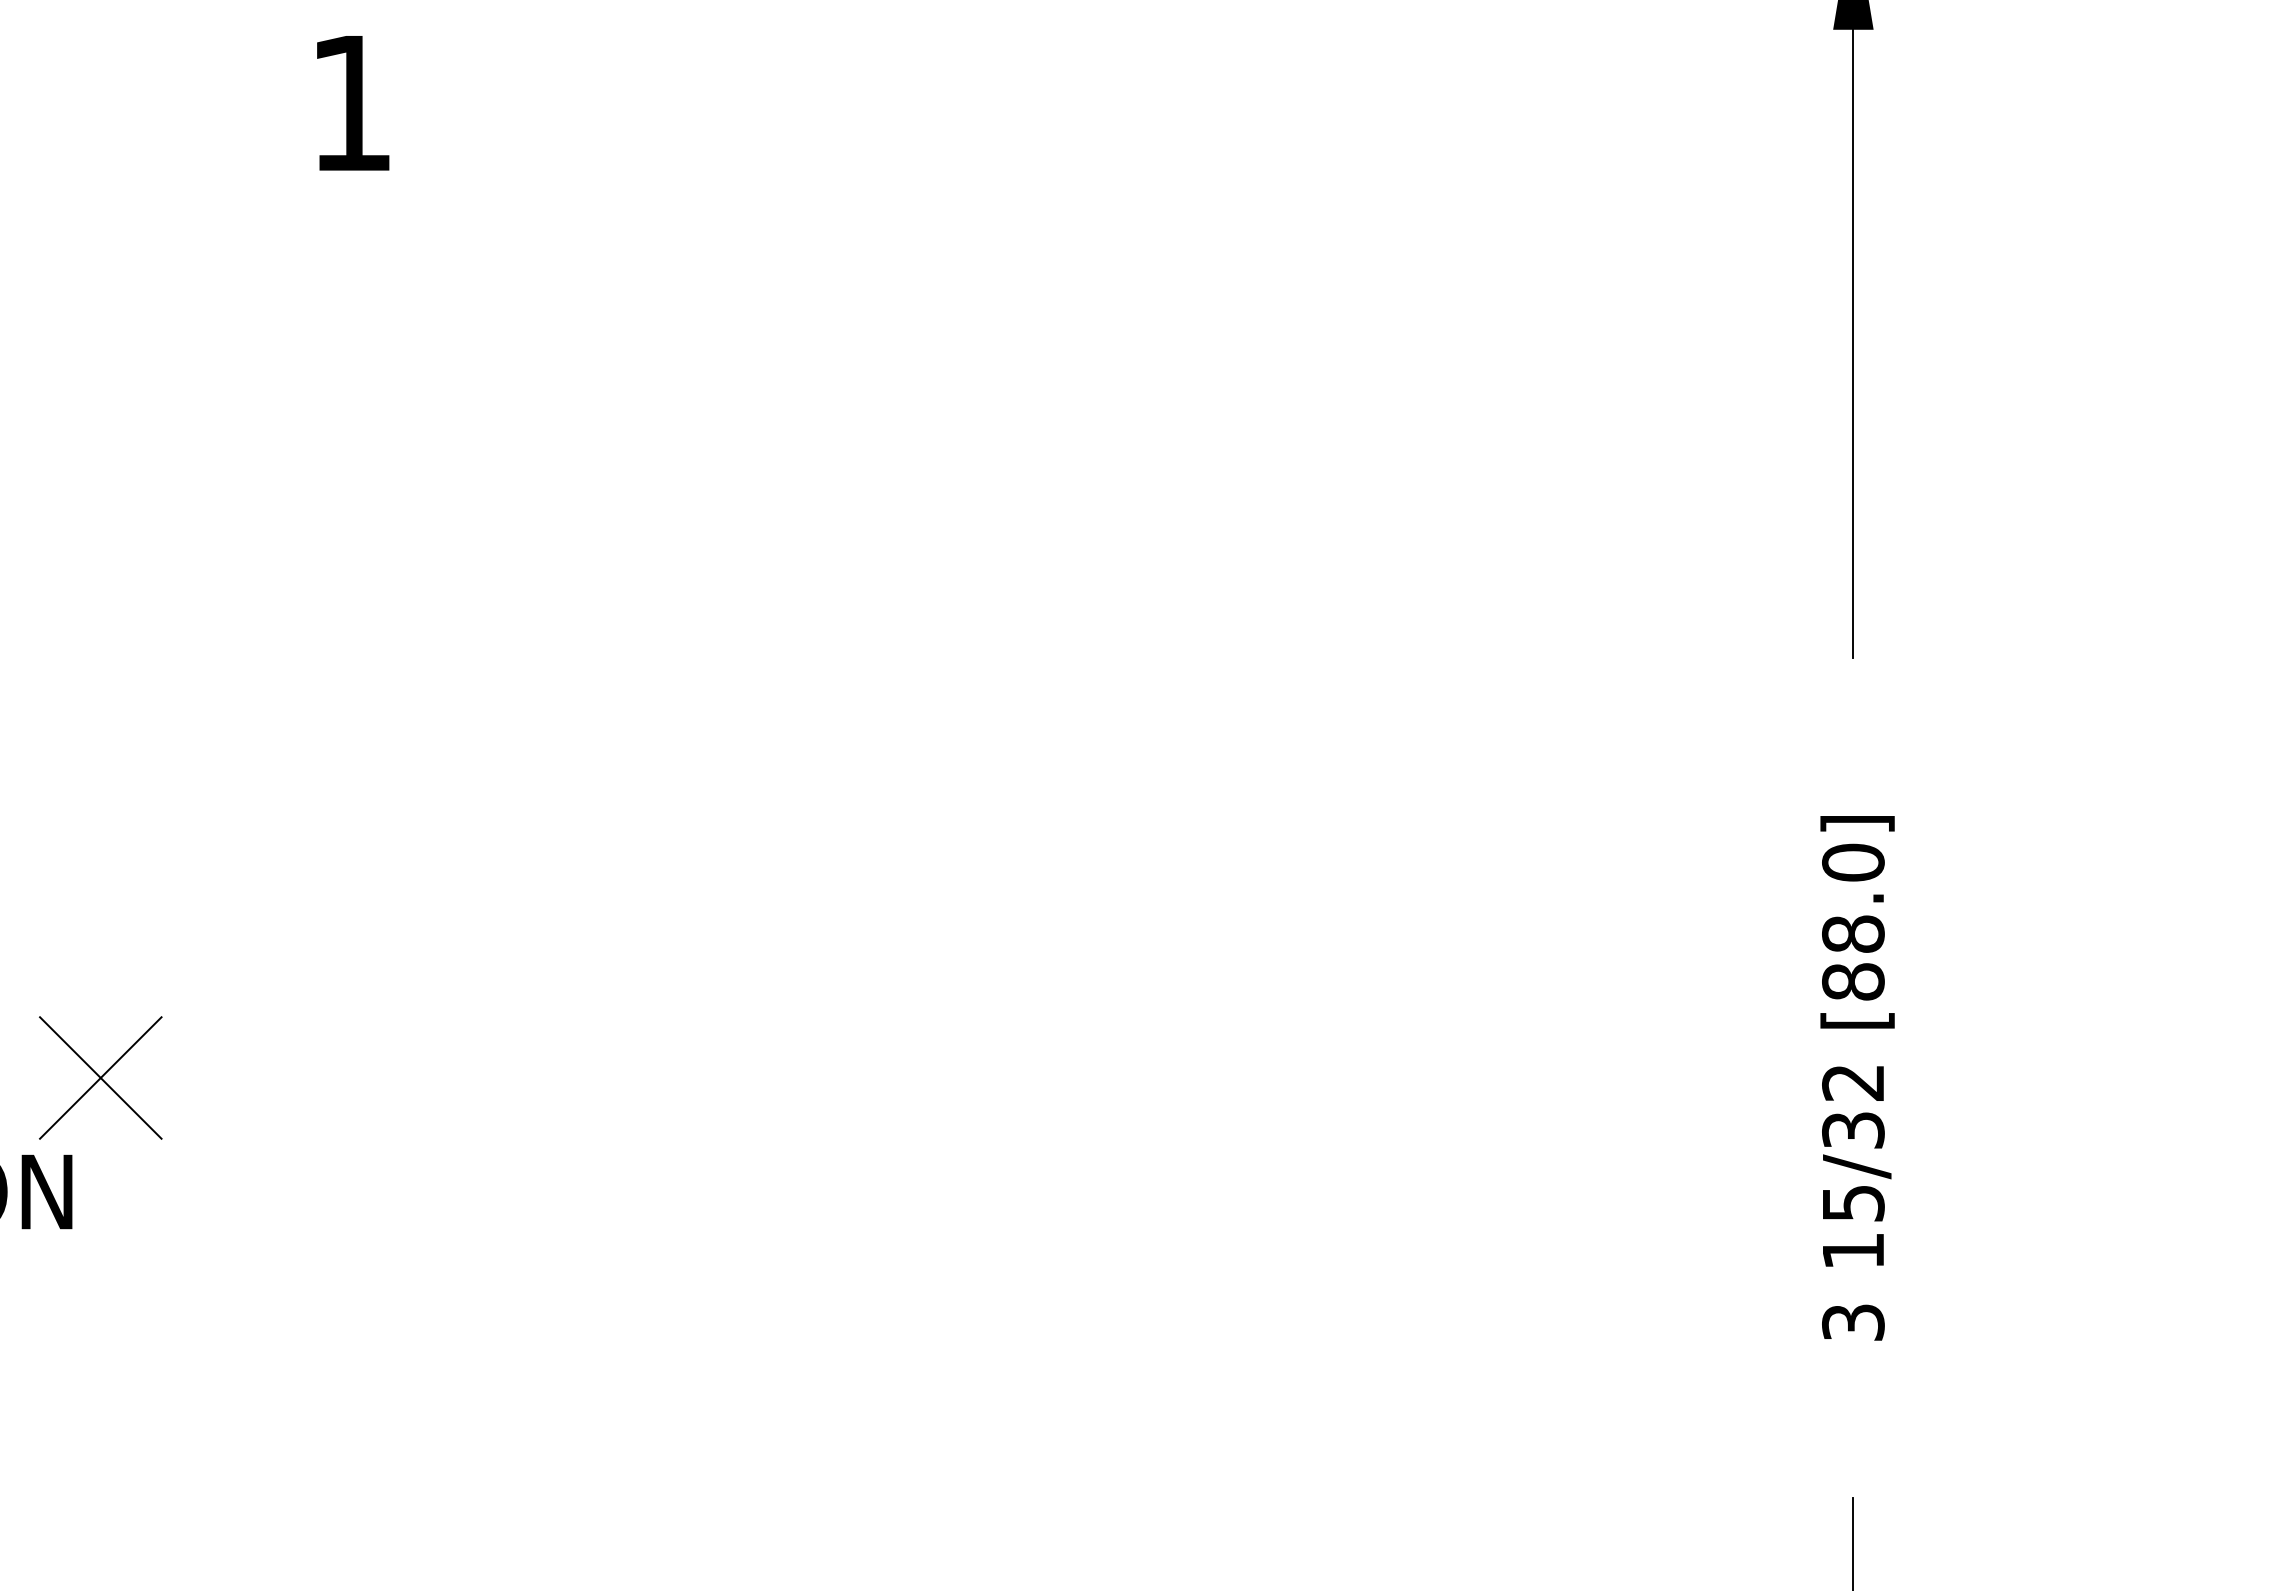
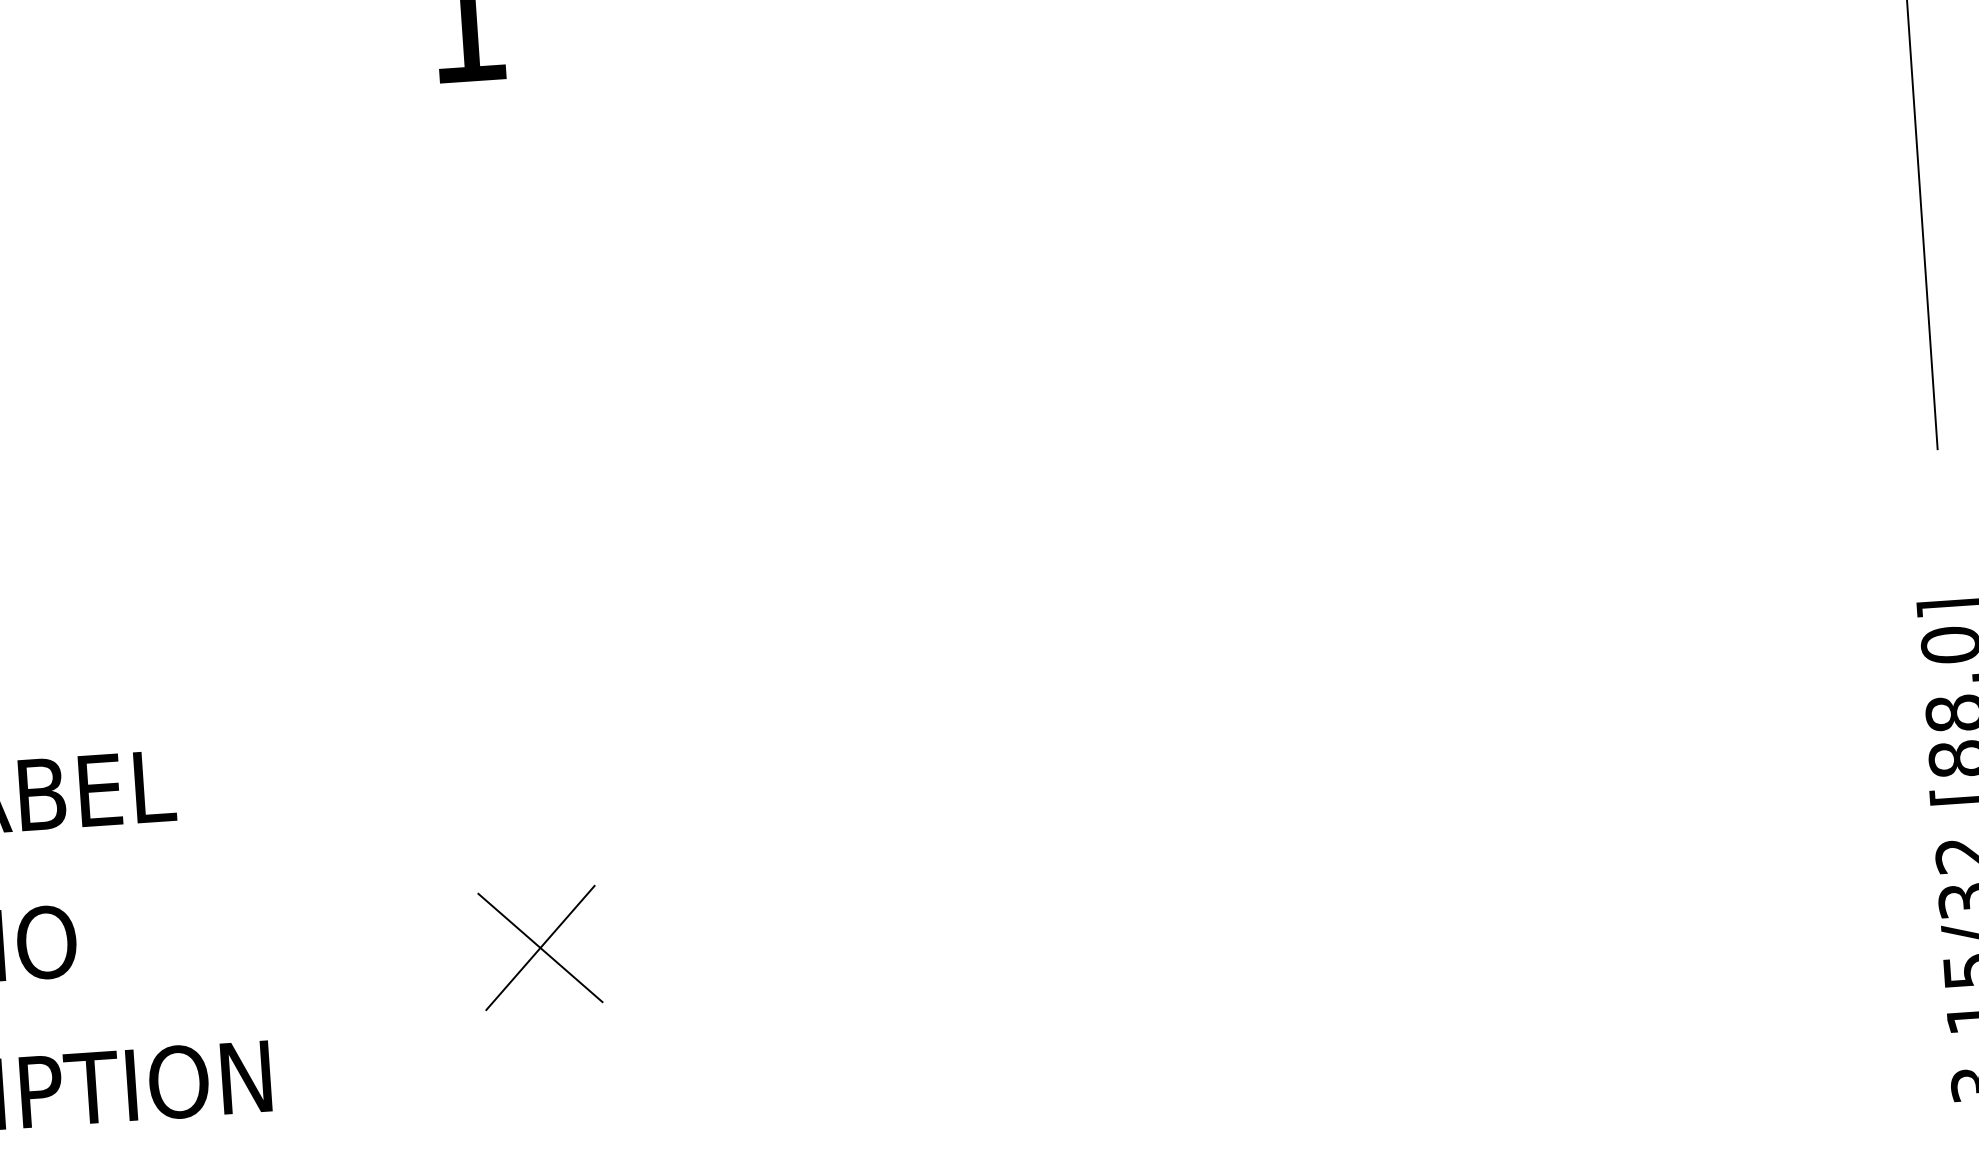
part: (100, 1077) -> (540, 947), moved

